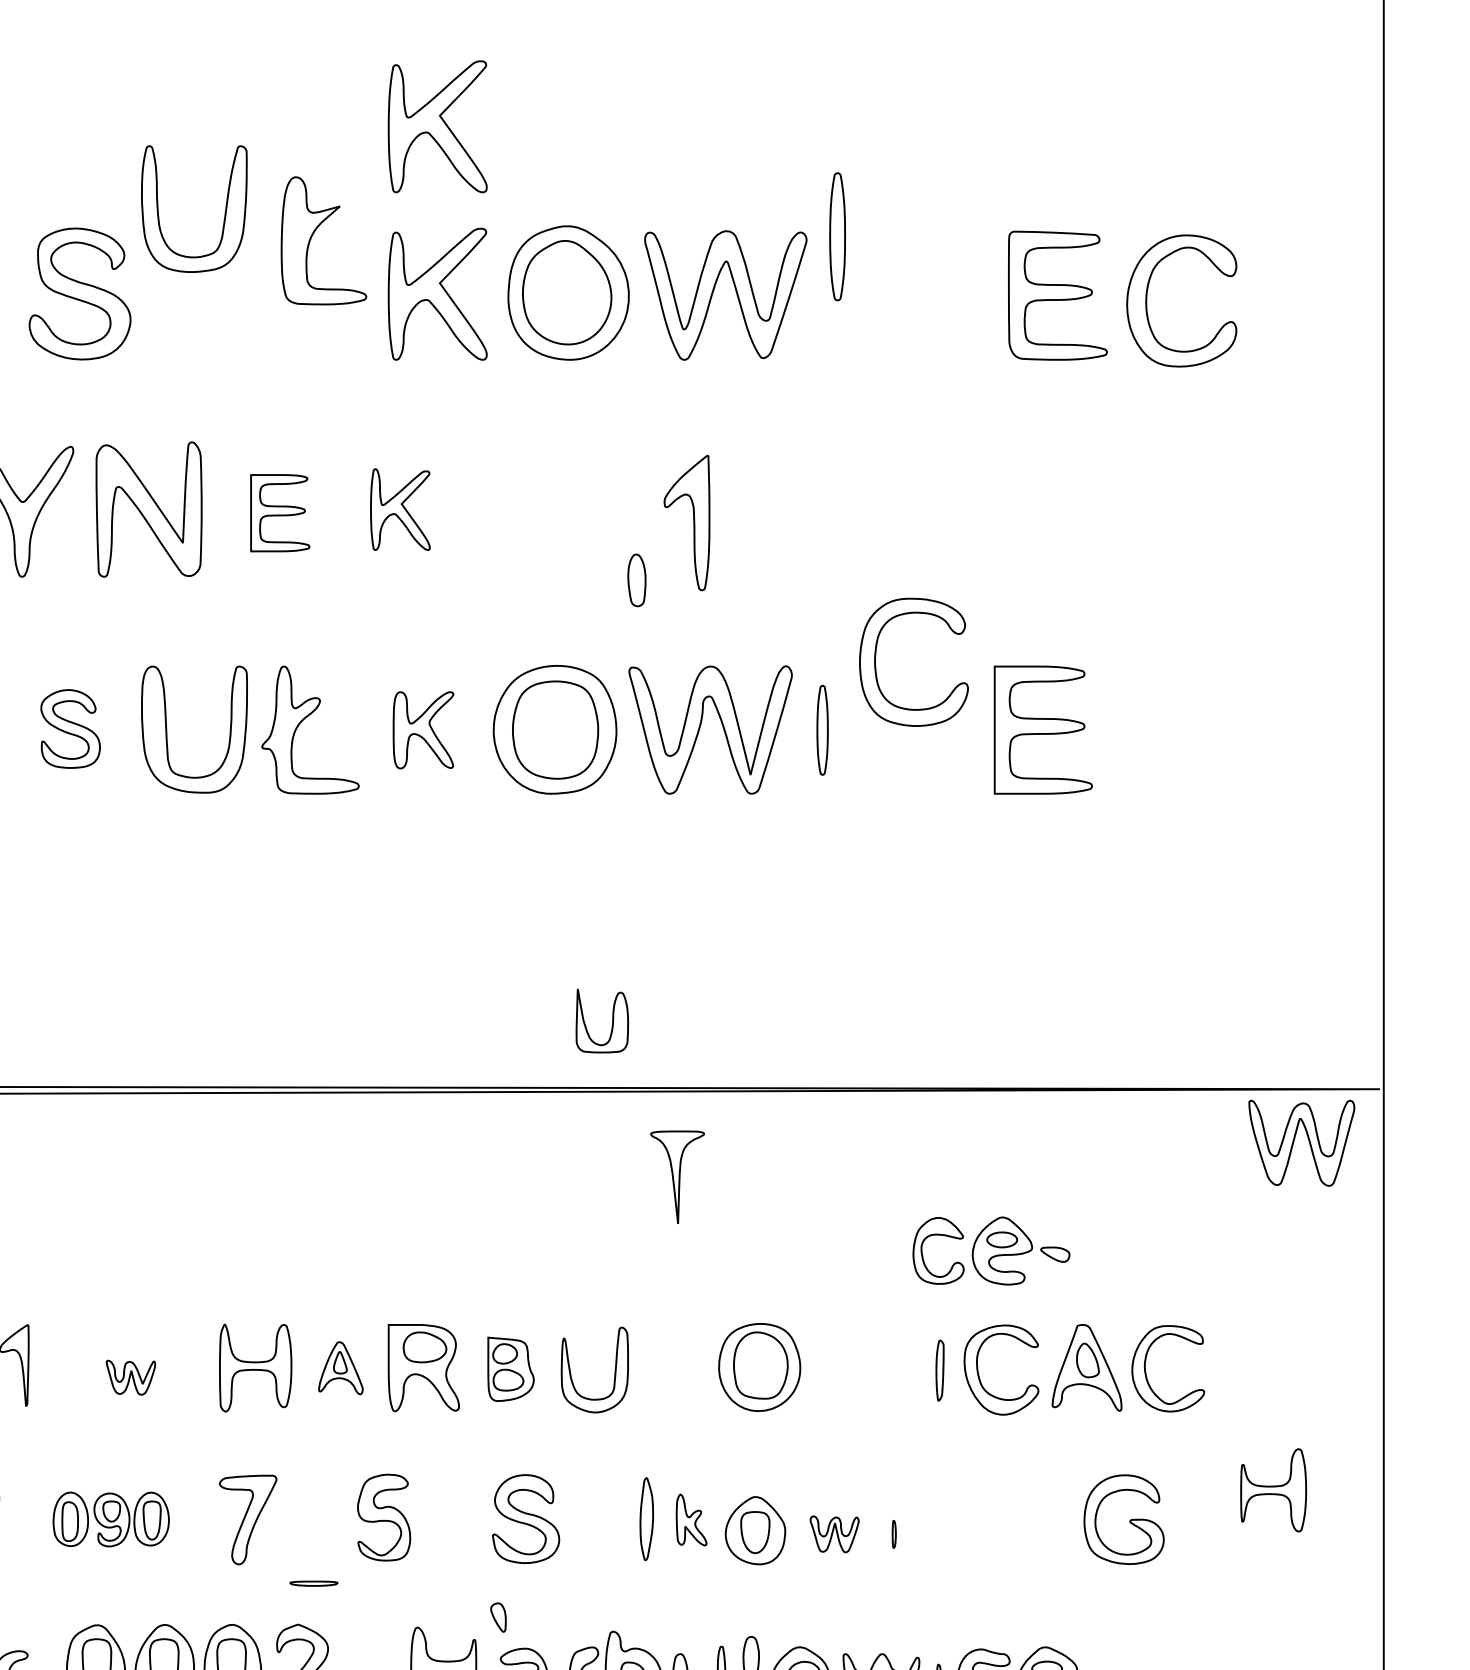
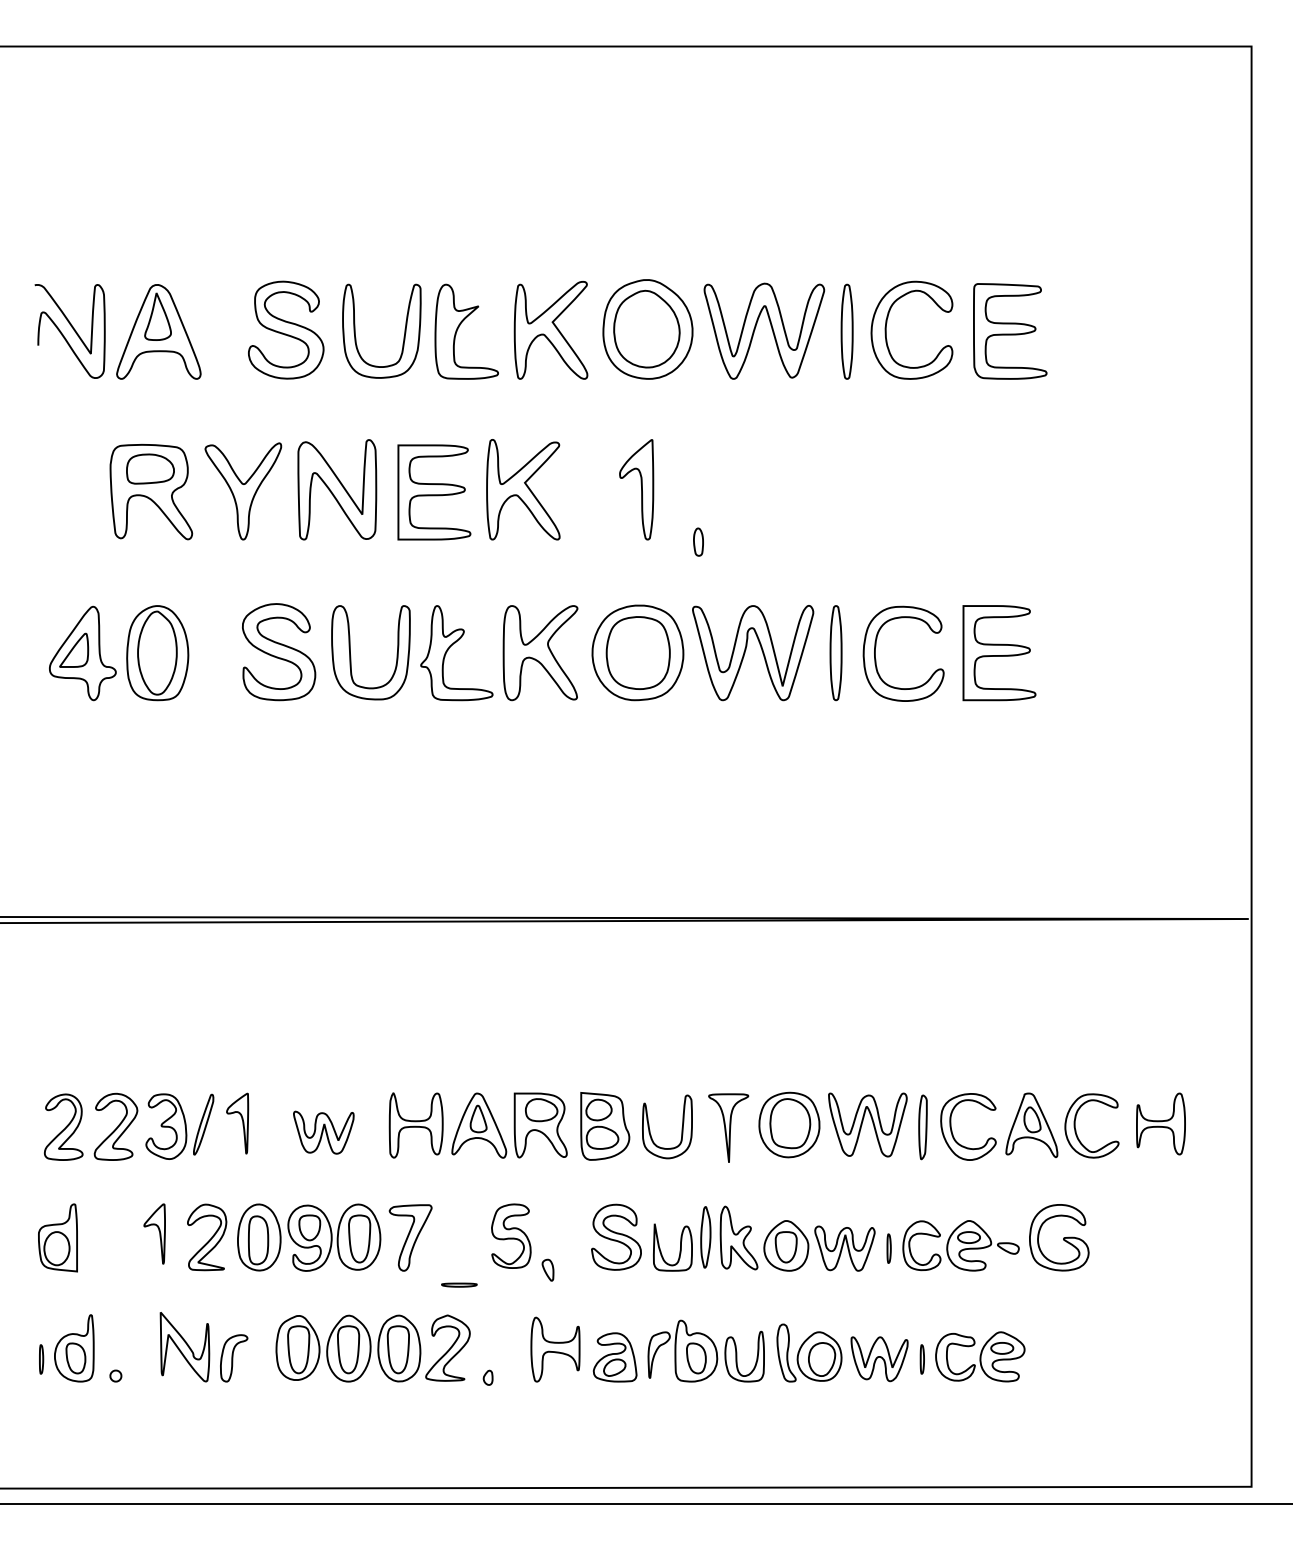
part: (436, 126) -> (550, 206), removed
part: (223, 216) -> (403, 336), moved
part: (314, 235) -> (459, 327), moved
part: (836, 236) -> (846, 331), moved
part: (1148, 291) -> (887, 323), moved
part: (400, 509) -> (523, 489), size x1.67
part: (280, 513) -> (434, 492), size x1.67
part: (686, 522) -> (636, 489), moved
part: (636, 579) -> (698, 541), size x0.71
part: (877, 669) -> (876, 659), moved
part: (70, 729) -> (279, 652), size x1.67
part: (423, 730) -> (540, 653), size x1.67
part: (821, 730) -> (835, 653), size x1.43
part: (611, 1025) -> (679, 1250), moved
part: (1301, 1142) -> (867, 1124), moved
part: (677, 1176) -> (728, 1127), moved
part: (990, 1250) -> (960, 1245), moved
part: (341, 1368) -> (479, 1125), size x1.67
part: (511, 1369) -> (605, 1126), size x1.43
part: (939, 1370) -> (922, 1127), size x1.43
part: (130, 1377) -> (323, 1132), size x1.67
part: (1272, 1489) -> (1160, 1123), moved
part: (111, 1519) -> (309, 1237), size x1.67
part: (690, 1519) -> (738, 1237), size x1.67
part: (834, 1534) -> (844, 1248), size x1.67
part: (893, 1534) -> (888, 1248), size x1.43
part: (497, 1616) -> (547, 1269), moved

